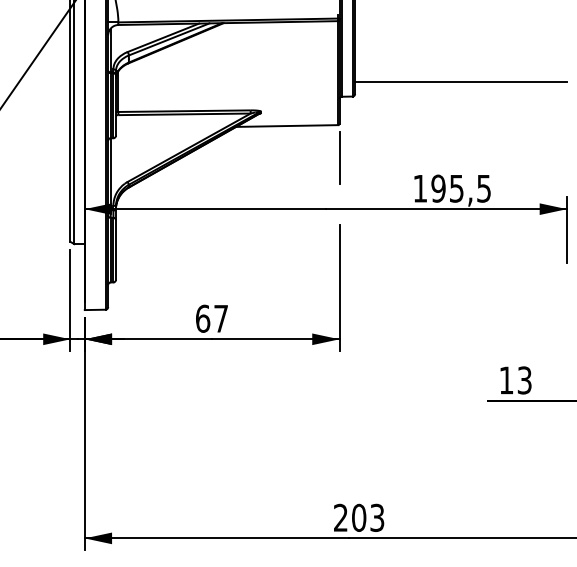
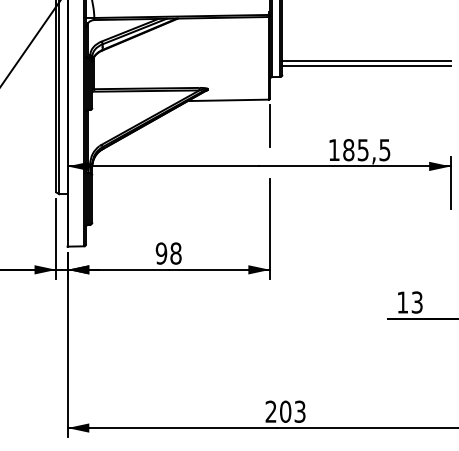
line: (460, 76) -> (366, 60), added
text: (438, 188) -> (348, 150), 195,5 -> 185,5
text: (211, 318) -> (168, 253), 67 -> 98

